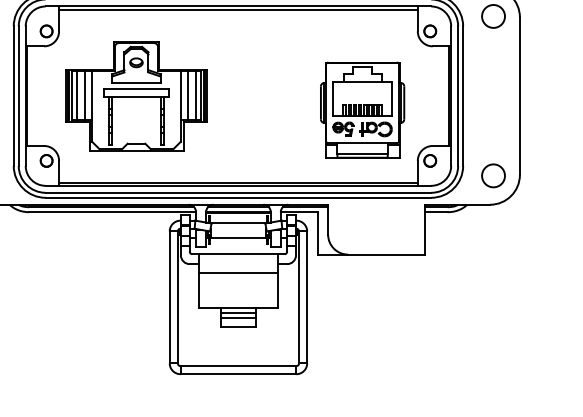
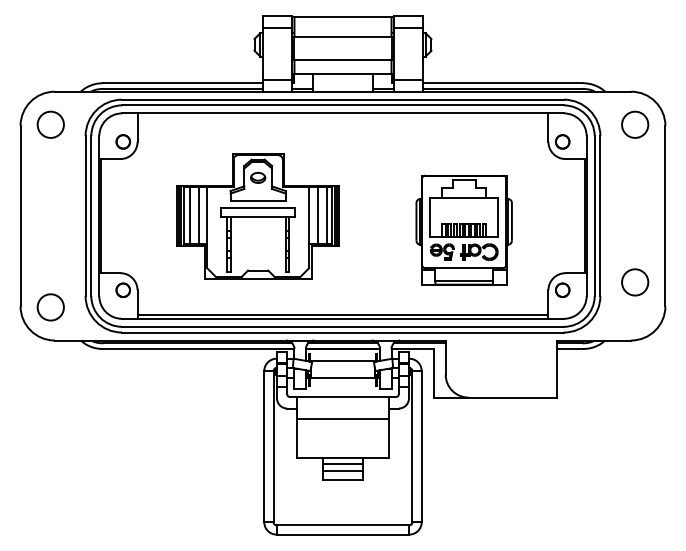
line: (238, 10) -> (342, 117), removed
part: (135, 96) -> (257, 216), moved
part: (361, 109) -> (463, 229), moved
circle: (493, 175) -> (635, 282), moved

